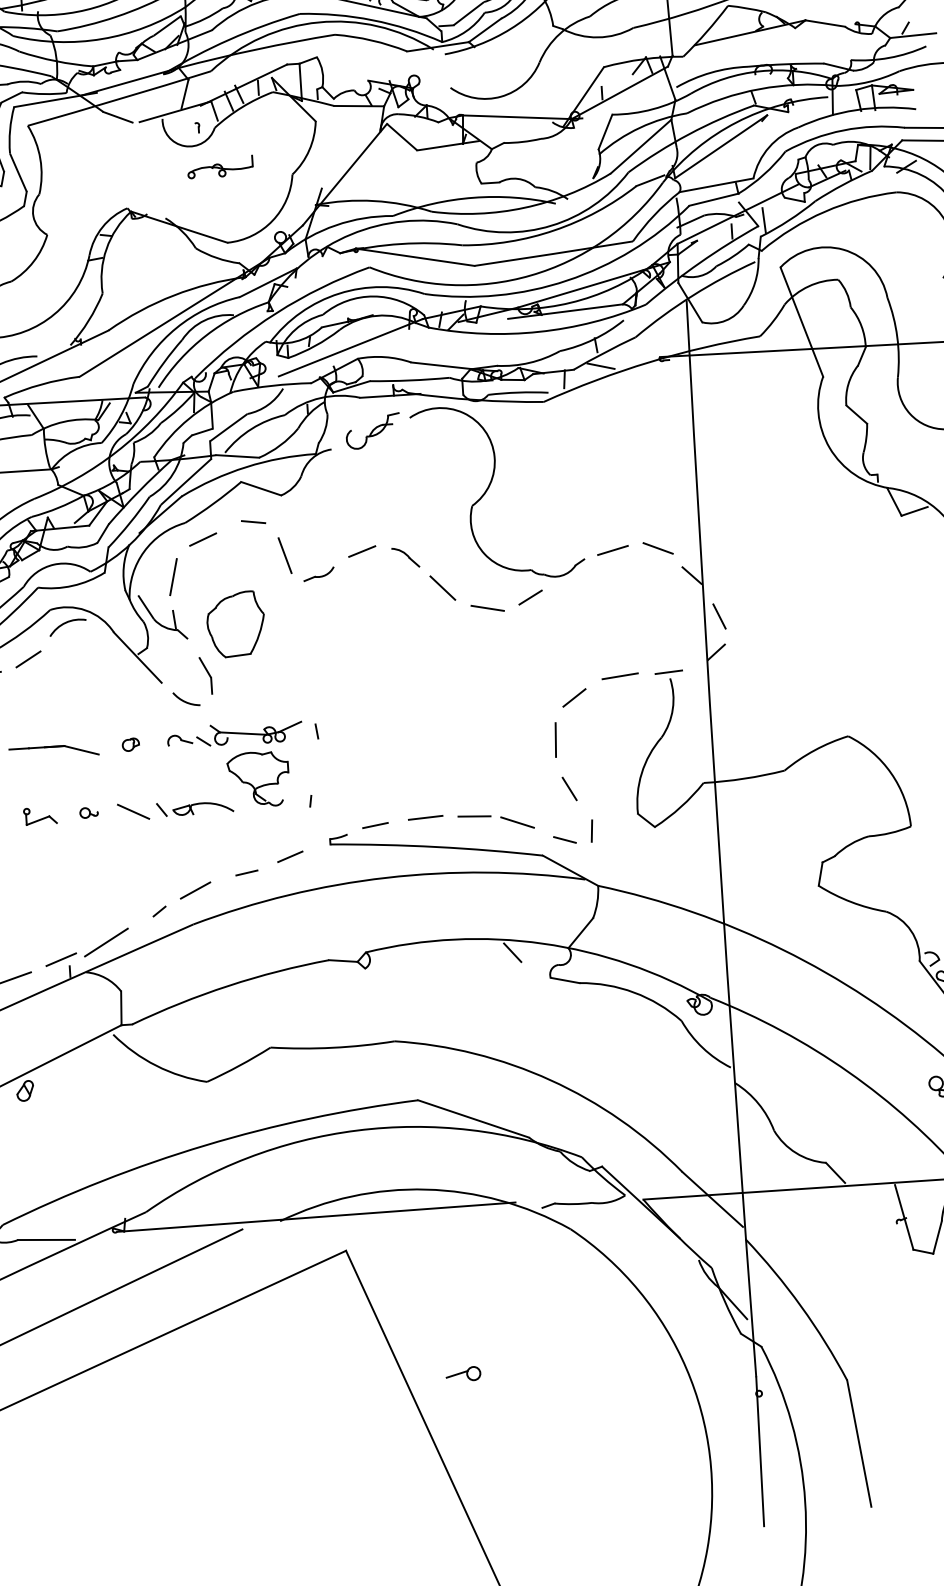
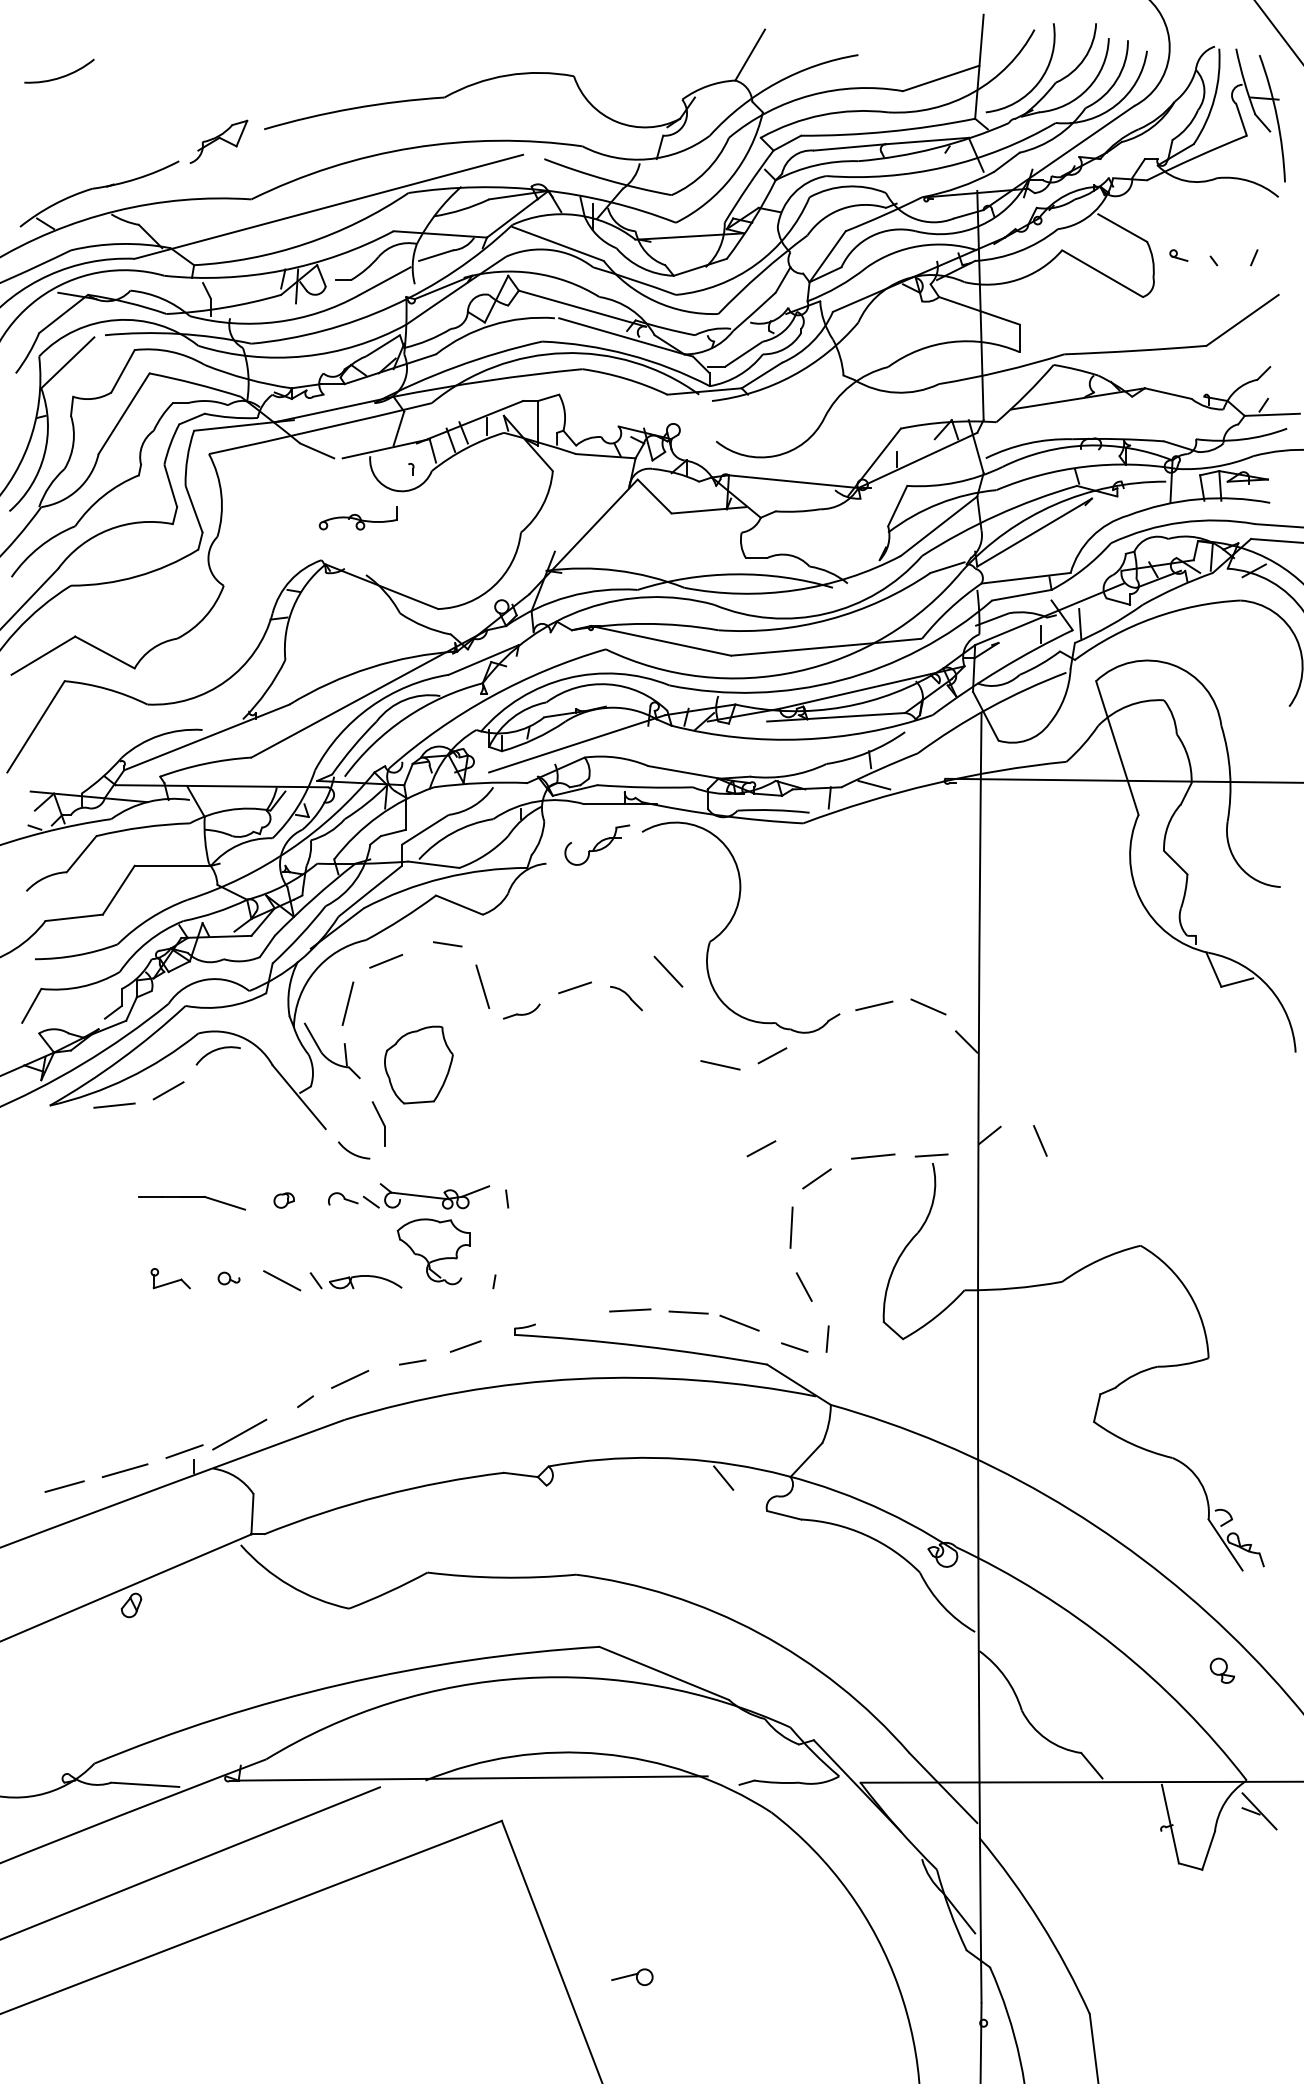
part: (219, 167) -> (357, 518), moved
line: (442, 587) -> (668, 971), moved
line: (719, 616) -> (1040, 1140), moved
line: (526, 675) -> (761, 1148), added
line: (375, 825) -> (569, 1315), removed

